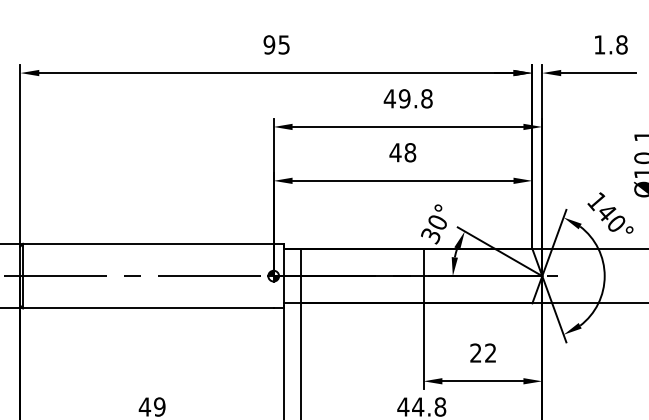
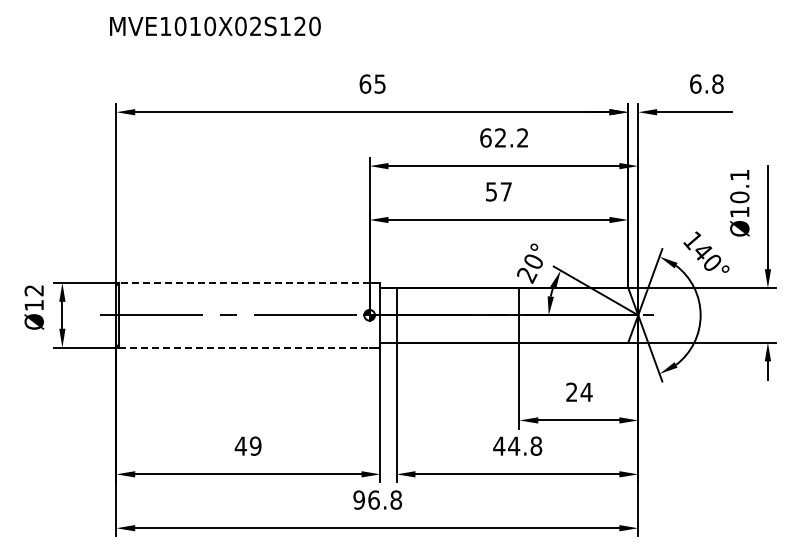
text: (269, 44) -> (365, 83), 95 -> 65
text: (599, 44) -> (695, 83), 1.8 -> 6.8
text: (407, 98) -> (503, 137), 49.8 -> 62.2
text: (402, 152) -> (498, 191), 48 -> 57
text: (430, 236) -> (526, 275), 30° -> 20°
line: (147, 243) -> (243, 282), solid -> dashed
line: (148, 308) -> (244, 347), solid -> dashed
text: (490, 352) -> (586, 391), 22 -> 24

